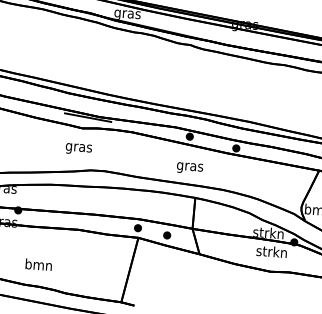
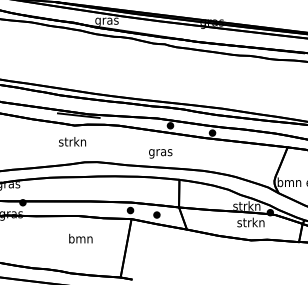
text: (78, 148) -> (72, 143), gras -> strkn
text: (189, 167) -> (160, 153), moved
text: (38, 264) -> (80, 238), moved

